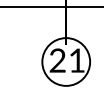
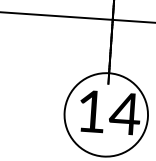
text: (67, 60) -> (108, 112), 21 -> 14

